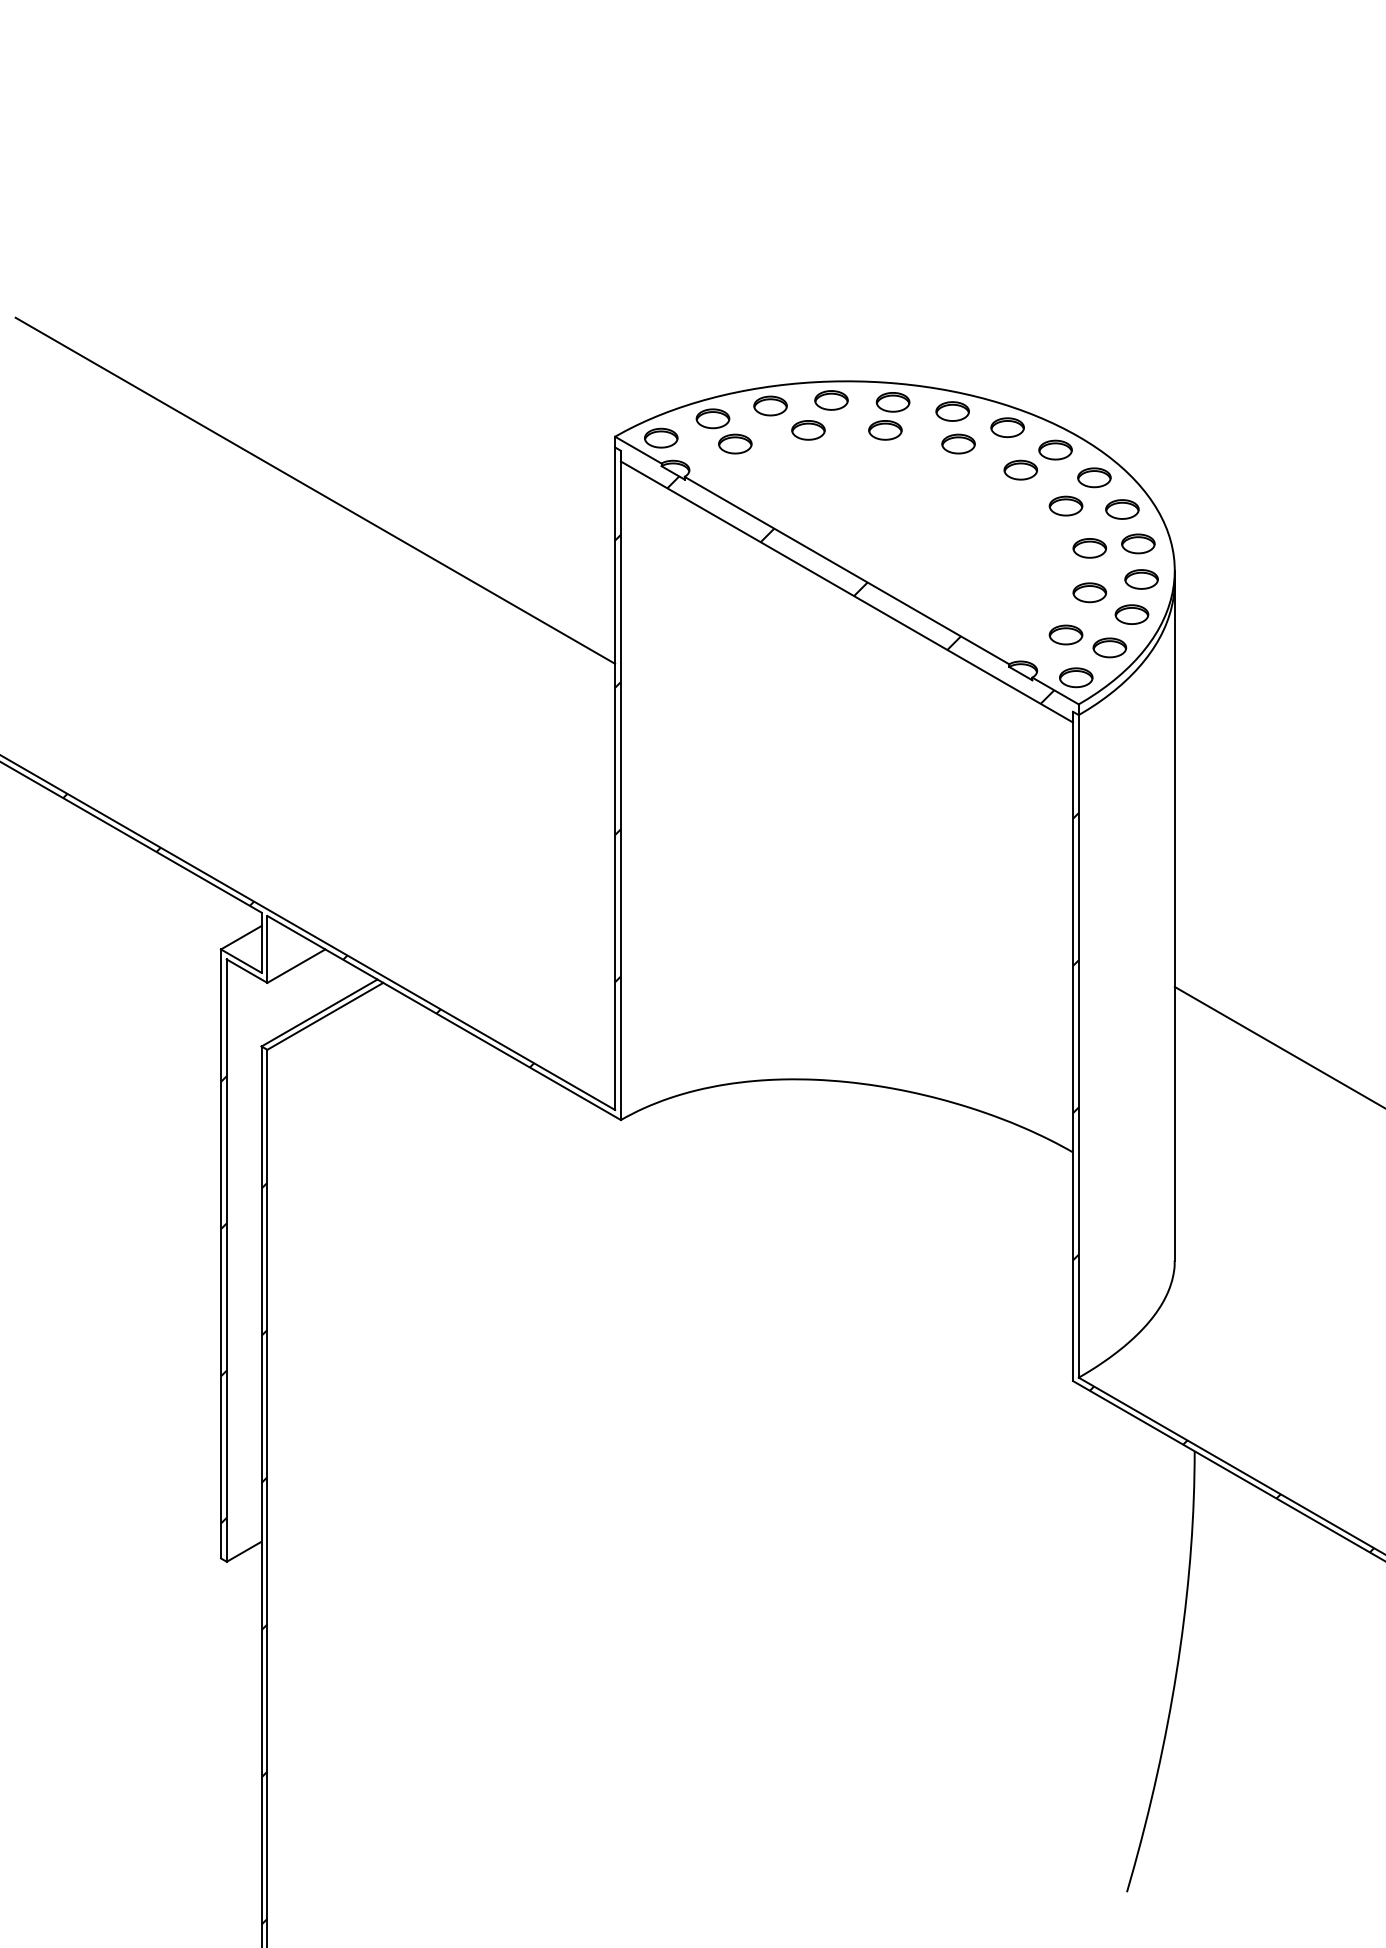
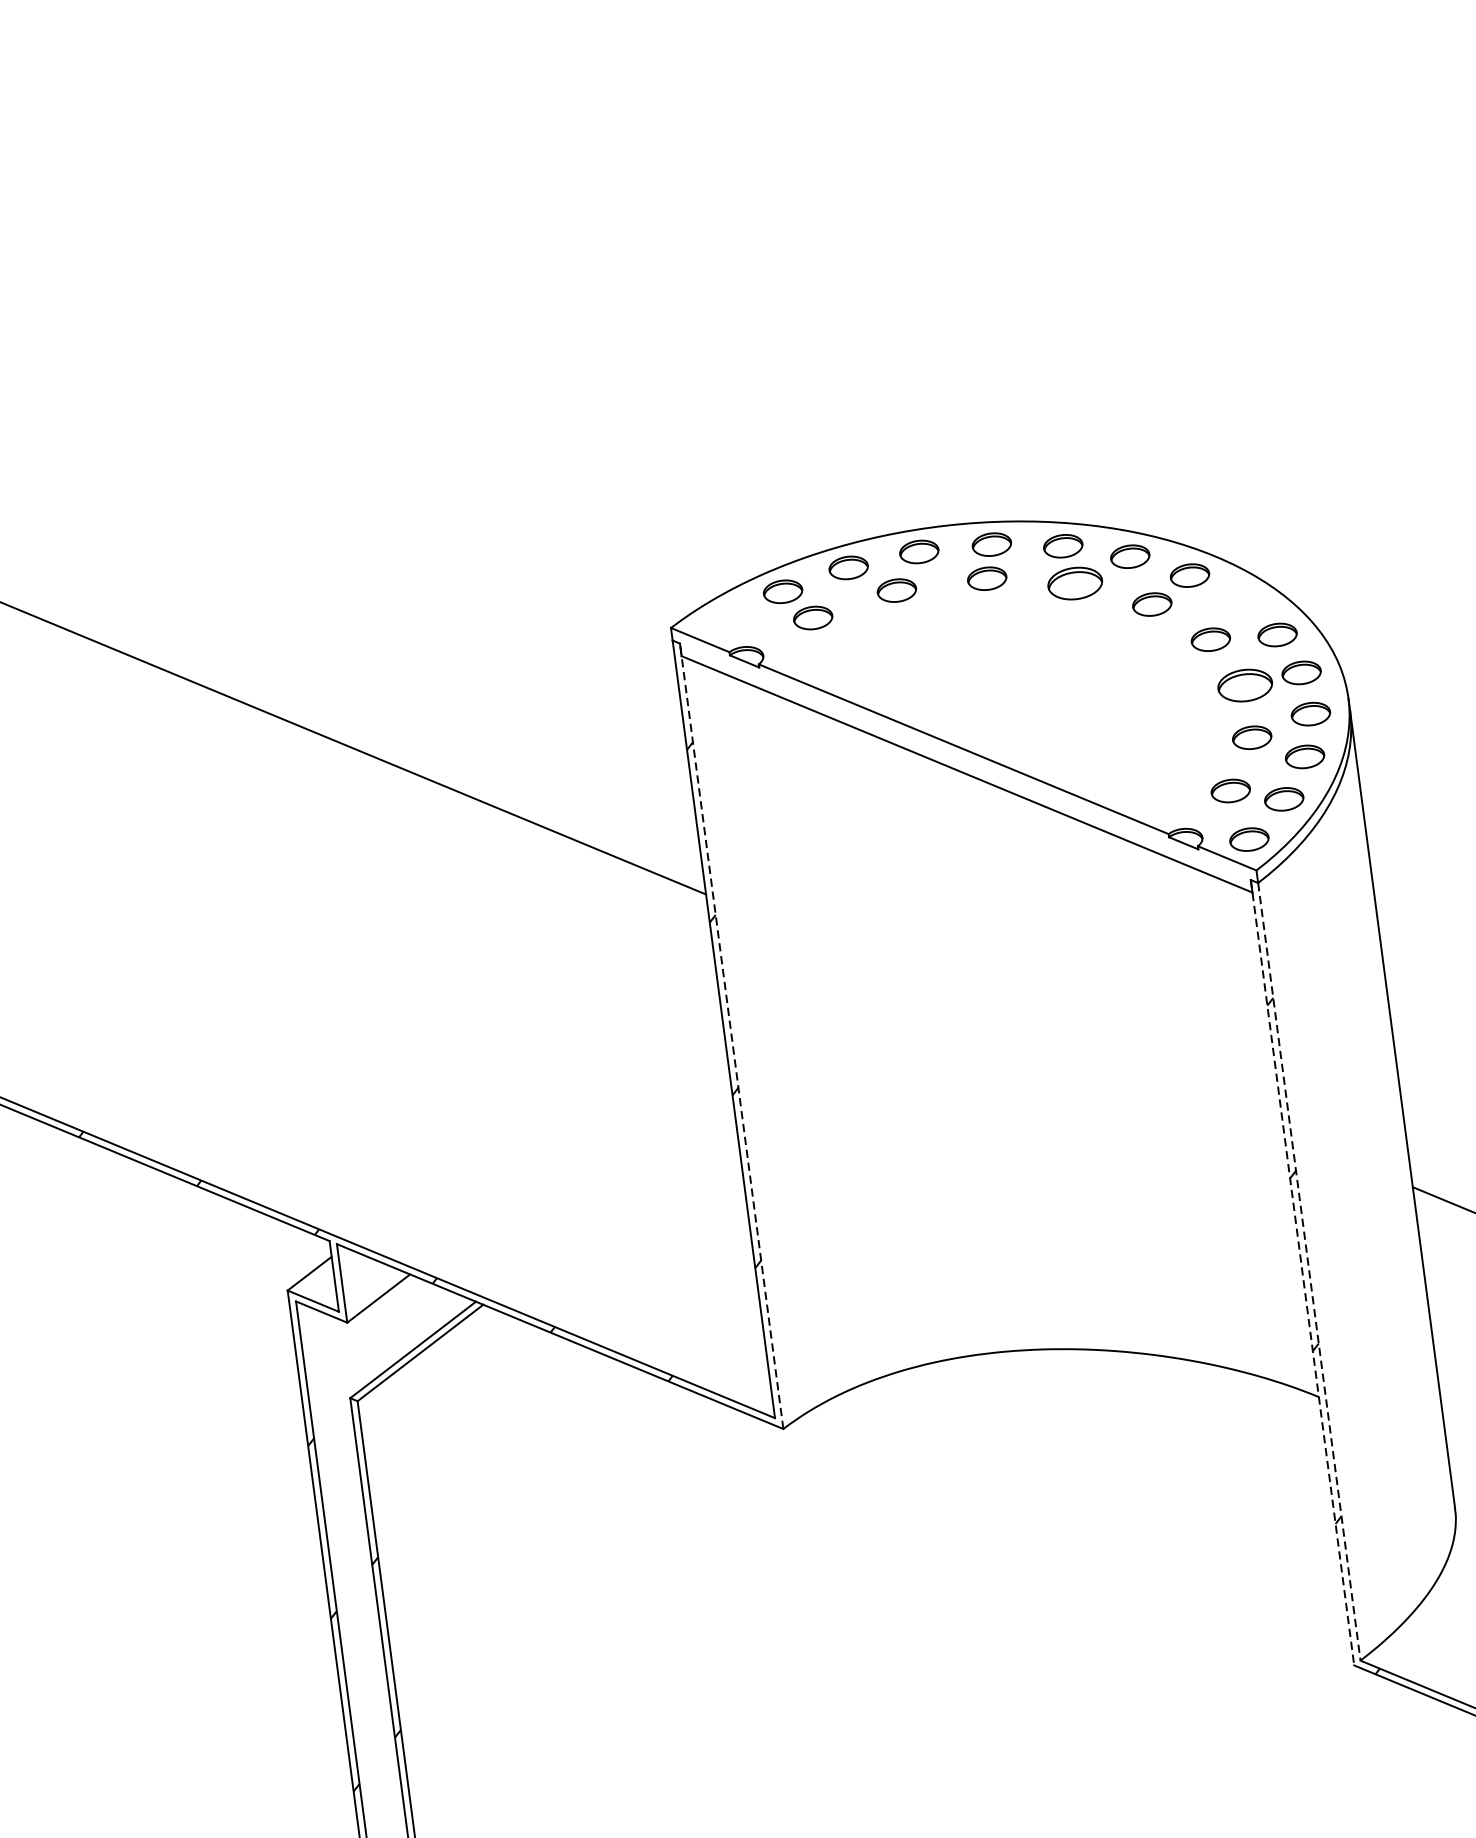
part: (661, 437) -> (725, 621), removed
part: (958, 443) -> (1075, 582), size x1.4
part: (1094, 477) -> (1239, 601), removed
part: (1089, 548) -> (1244, 685), size x1.4
hatch: (860, 589) -> (982, 769), removed
line: (620, 785) -> (731, 1036), solid -> dashed
line: (1072, 1046) -> (1301, 1272), solid -> dashed
line: (1078, 1046) -> (1309, 1271), solid -> dashed

